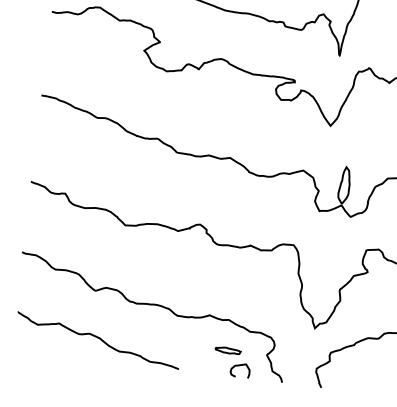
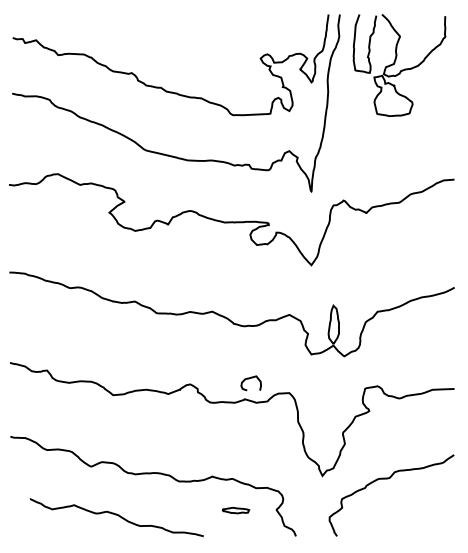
curve: (98, 338) -> (116, 515), moved
curve: (239, 366) -> (249, 379), moved

